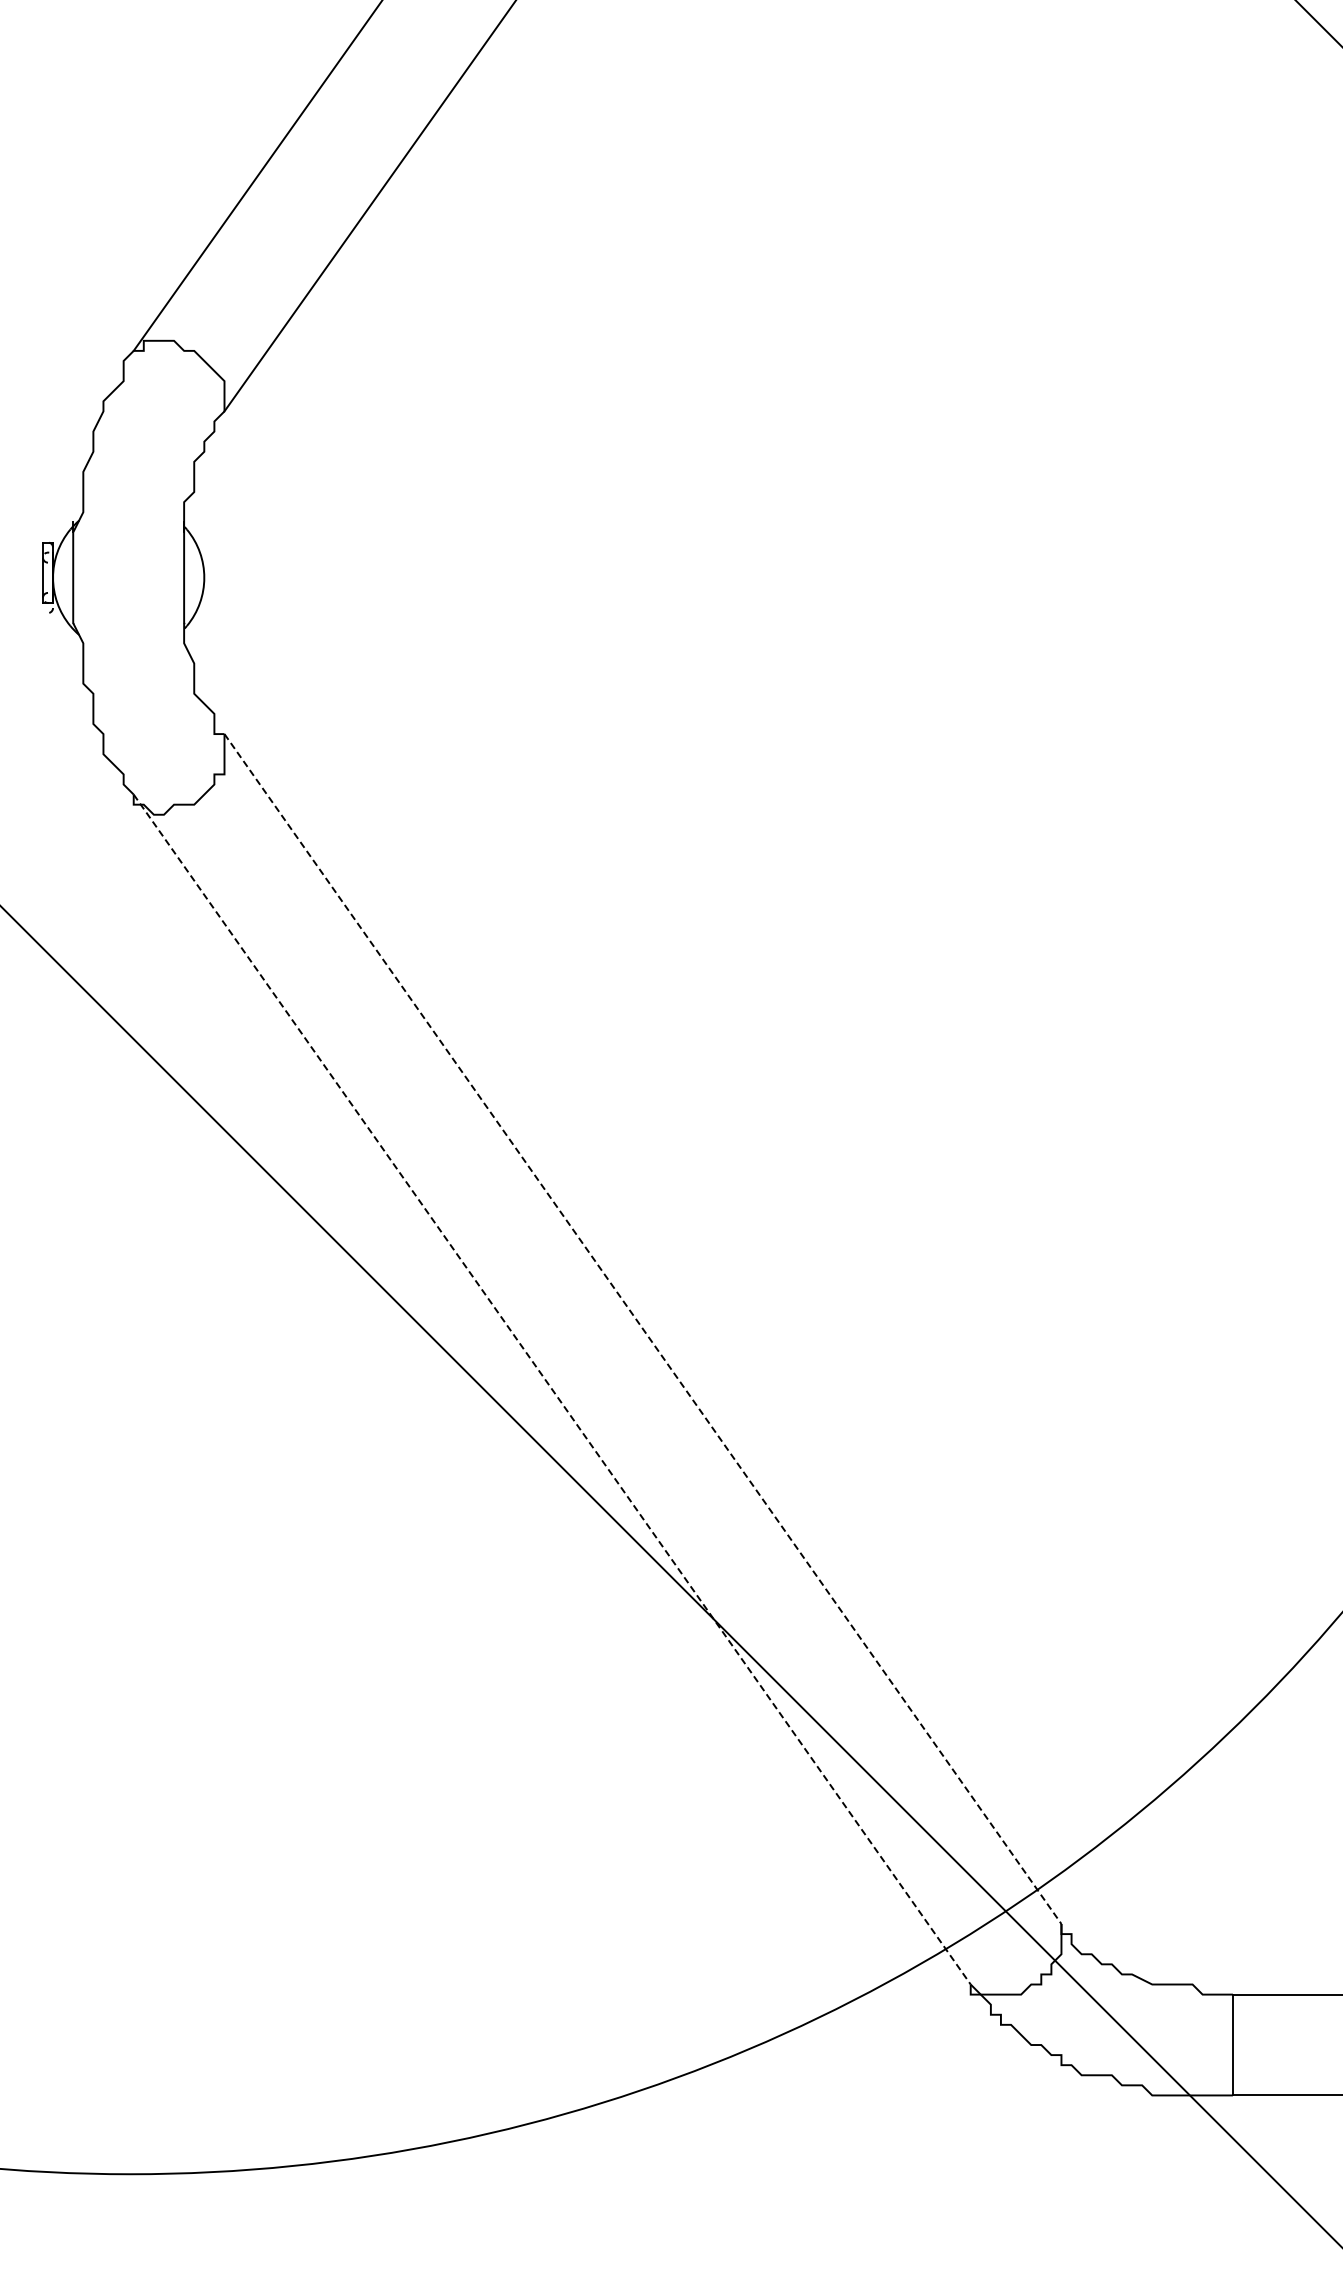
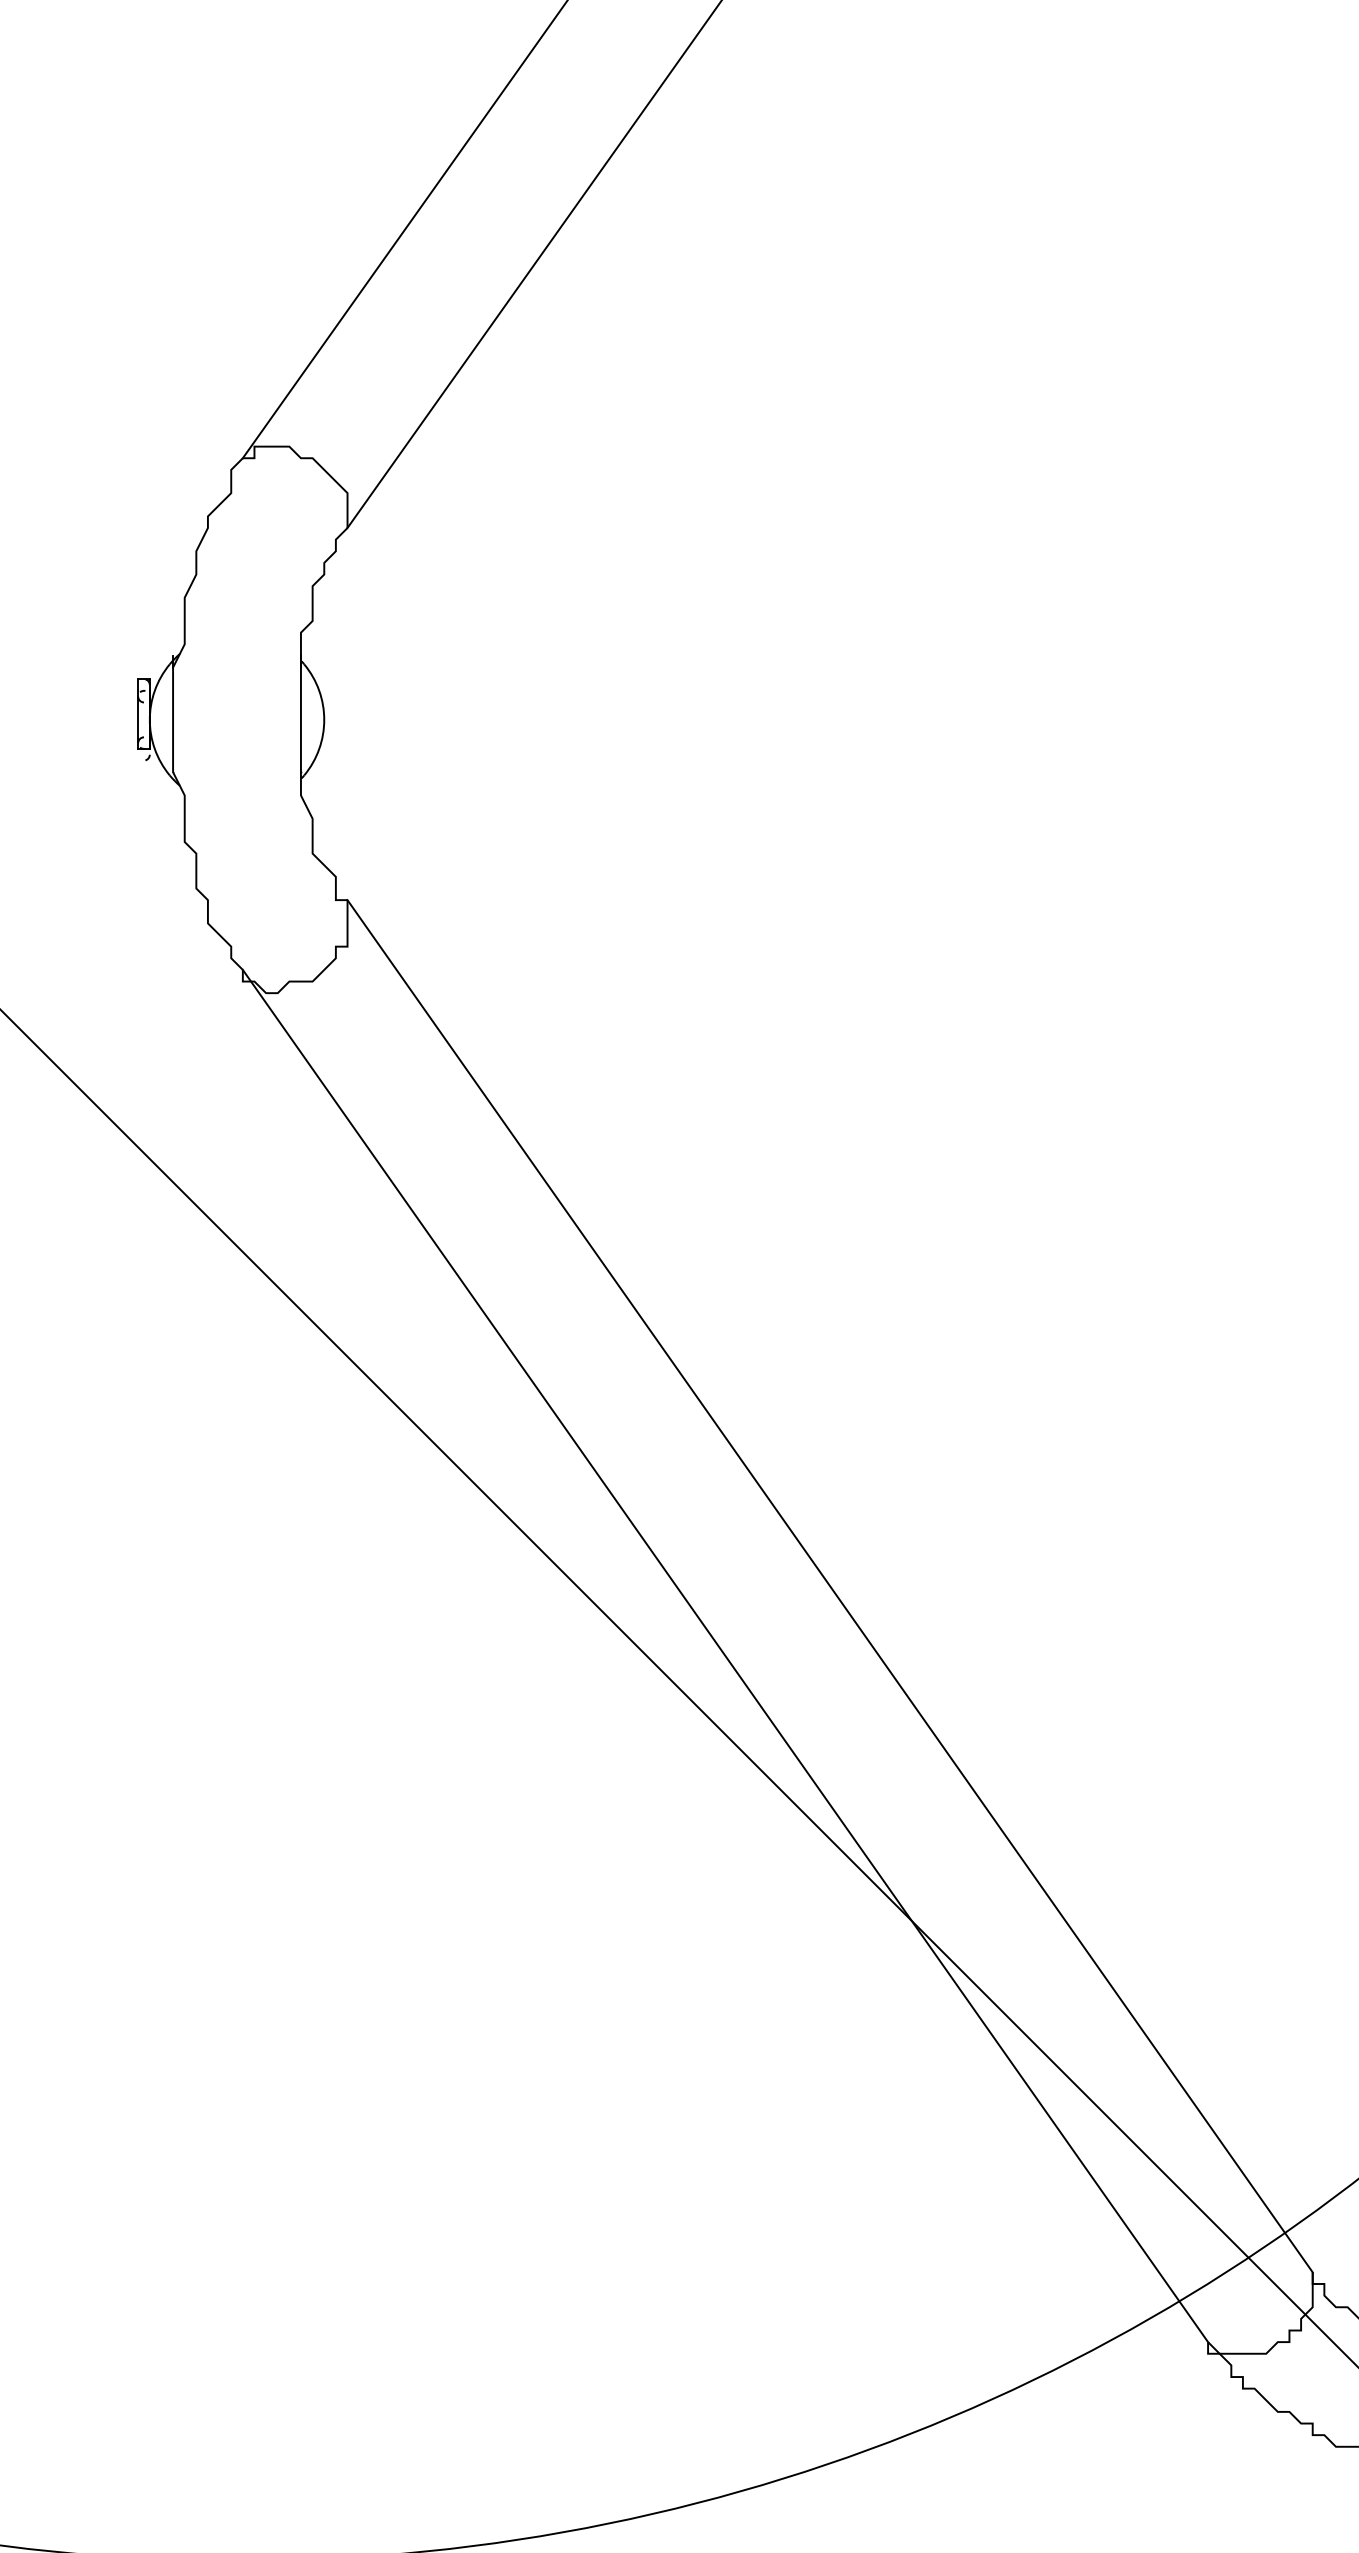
line: (643, 1329) -> (830, 1586), dashed -> solid
line: (552, 1389) -> (725, 1655), dashed -> solid

